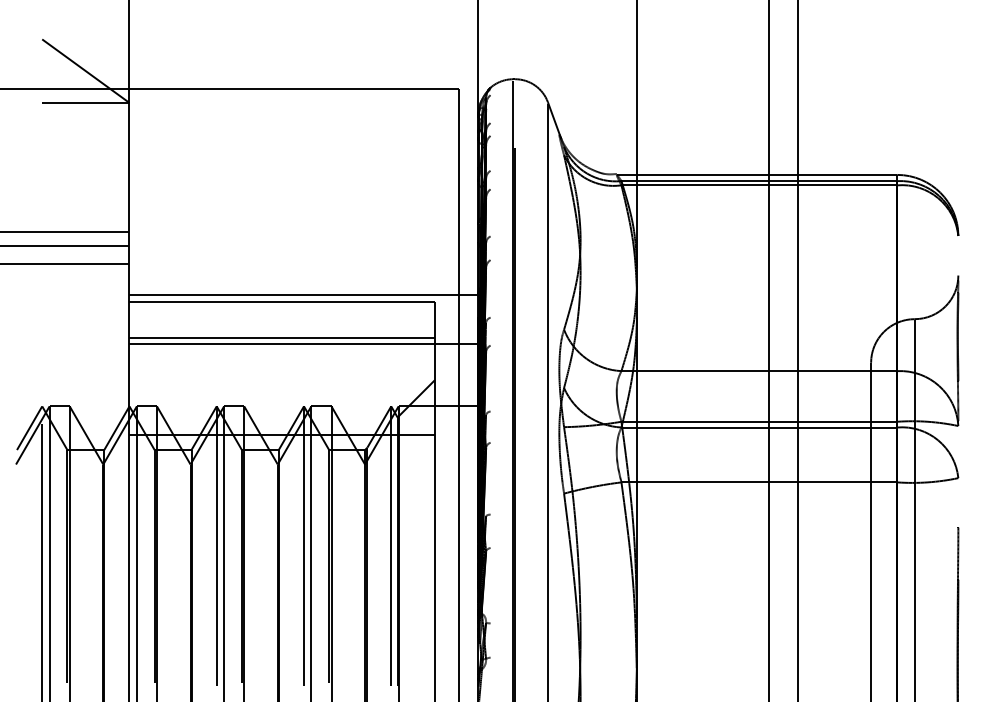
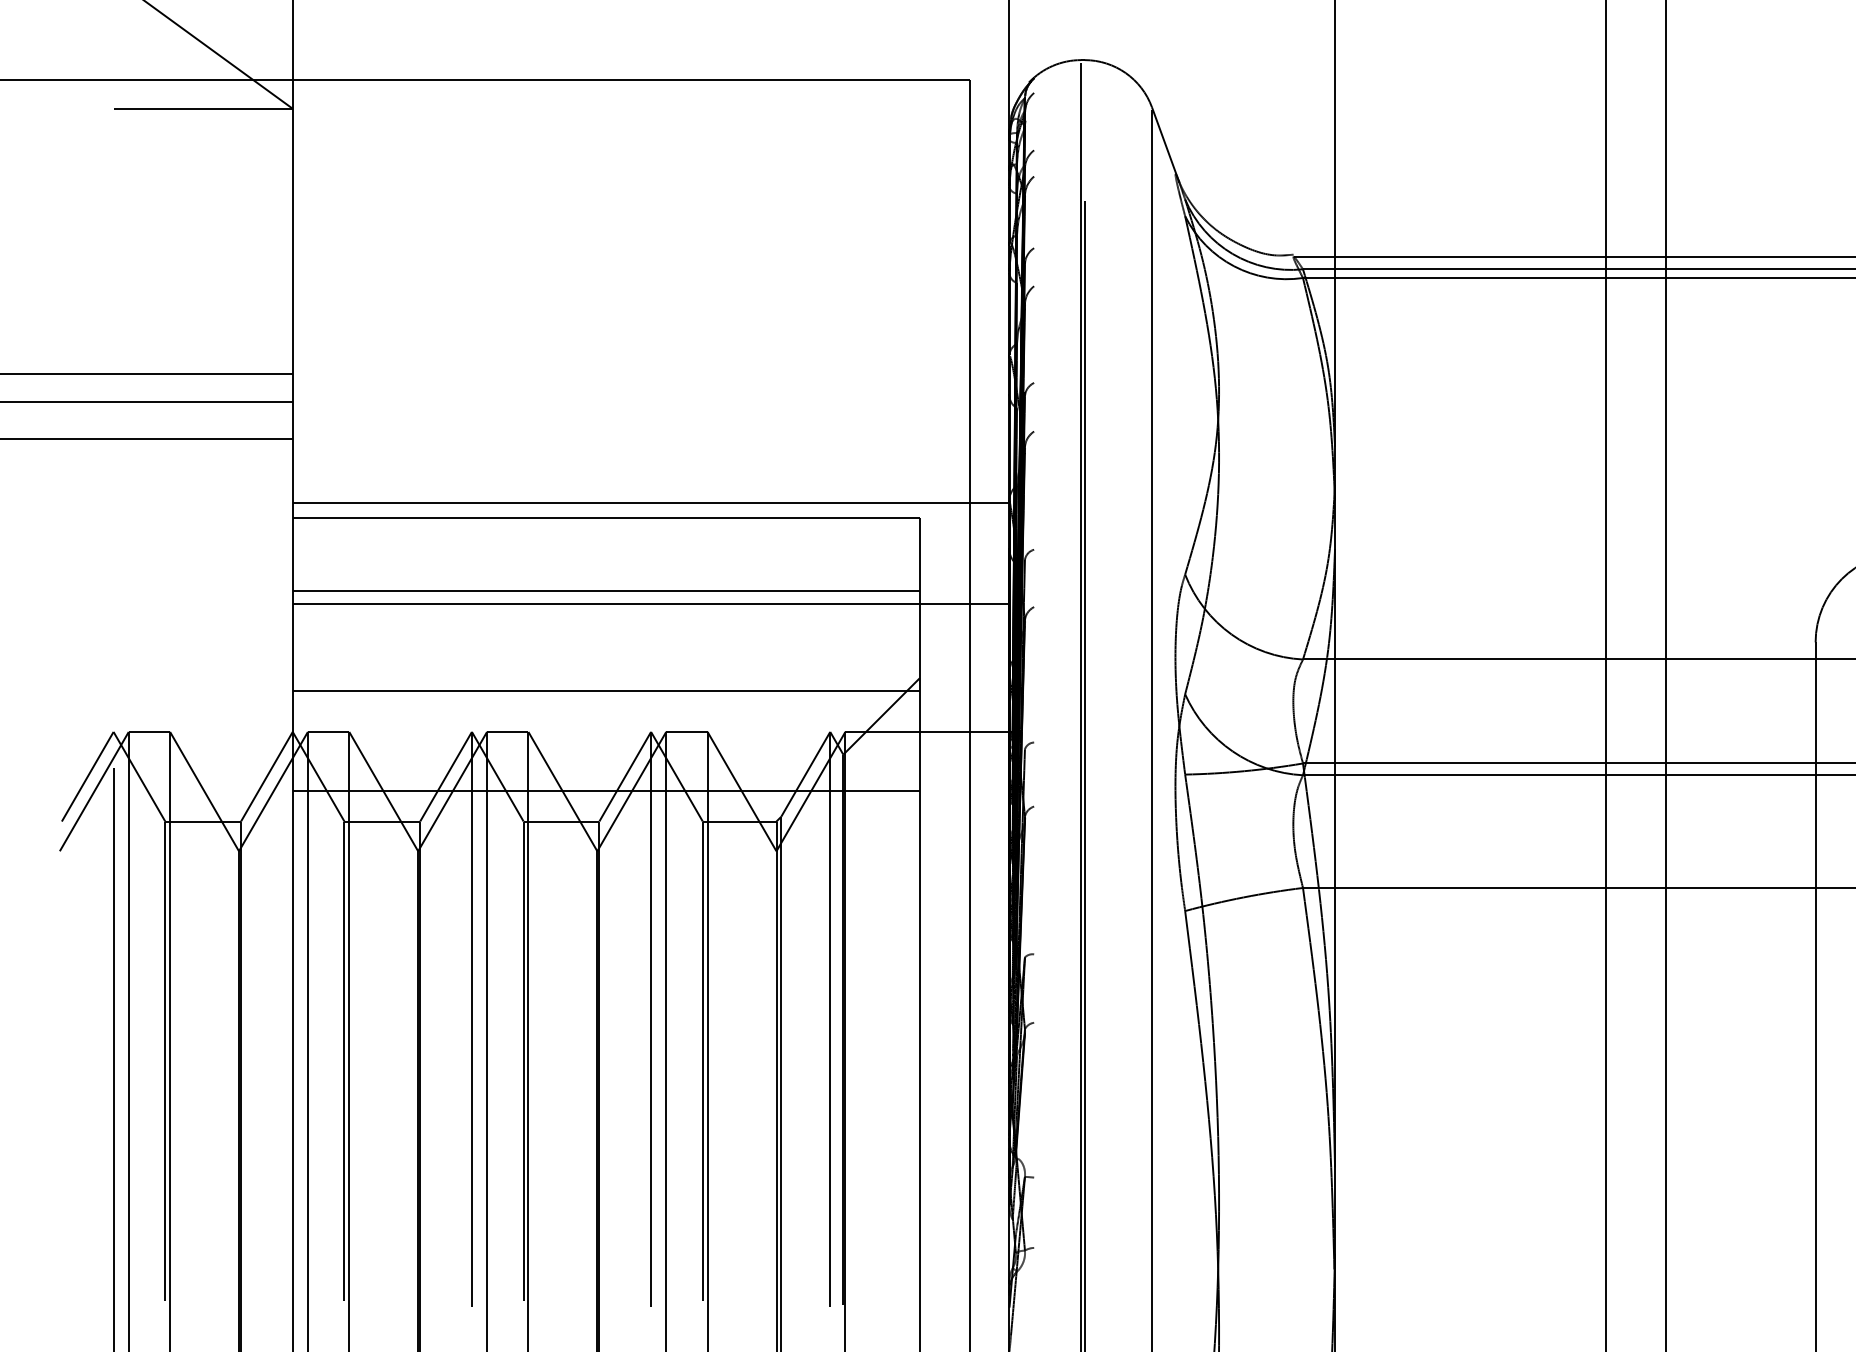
line: (281, 386) -> (604, 691), added

